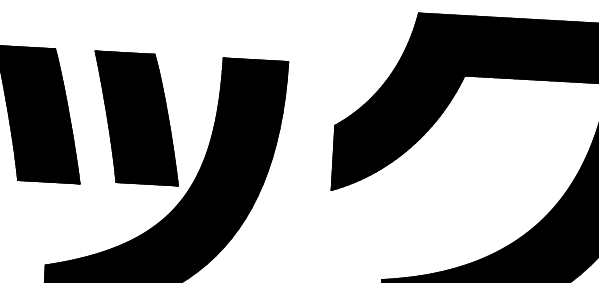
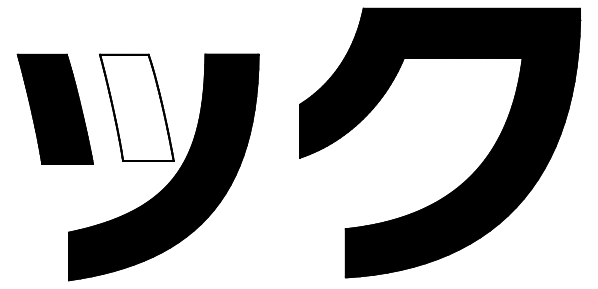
fill: (136, 117) -> (136, 107), removed

